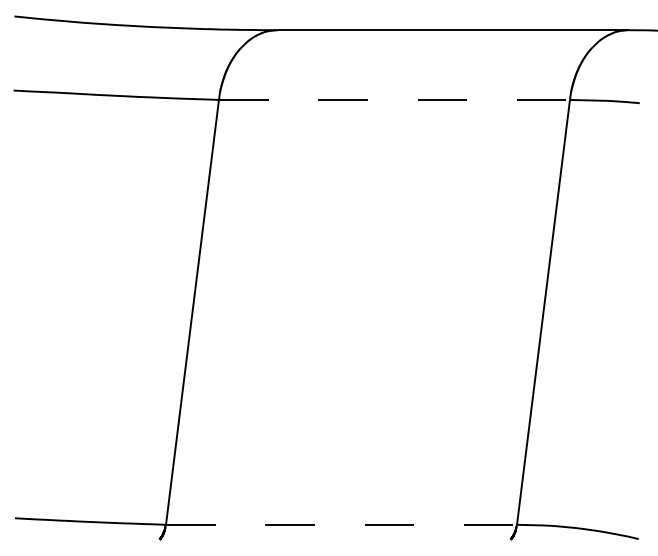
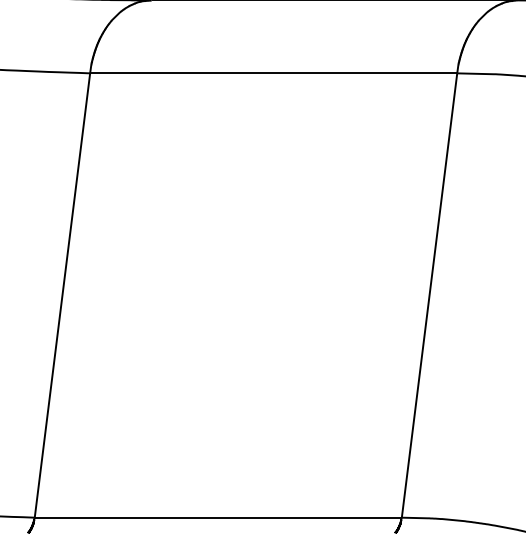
line: (394, 99) -> (273, 72), dashed -> solid
line: (341, 524) -> (218, 517), dashed -> solid

